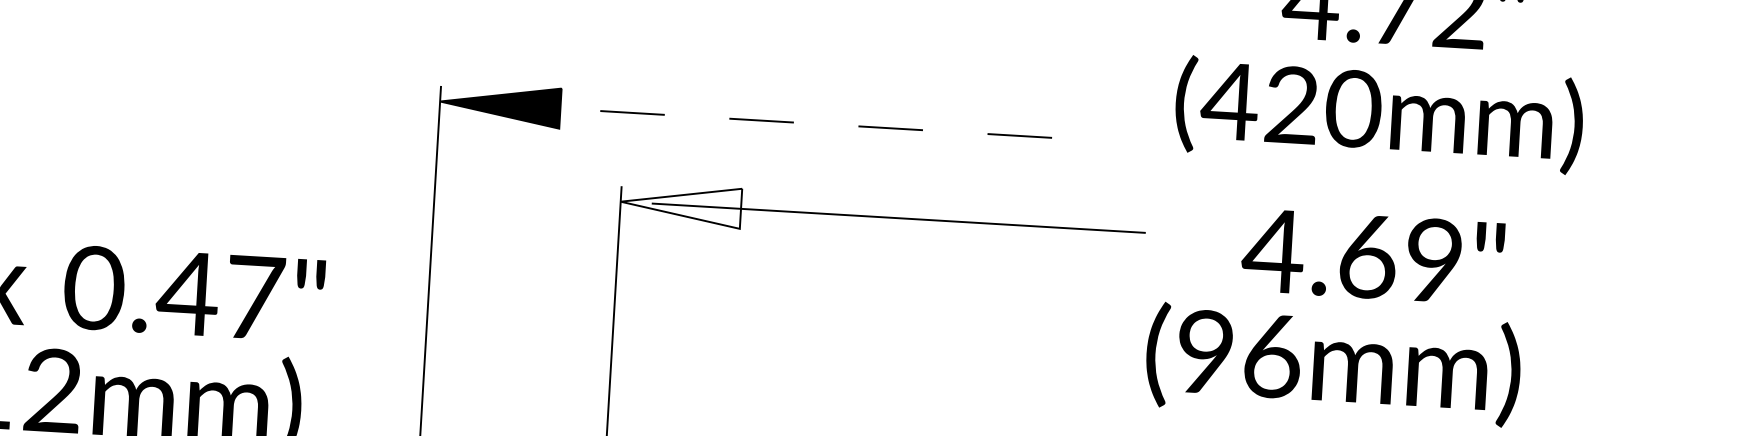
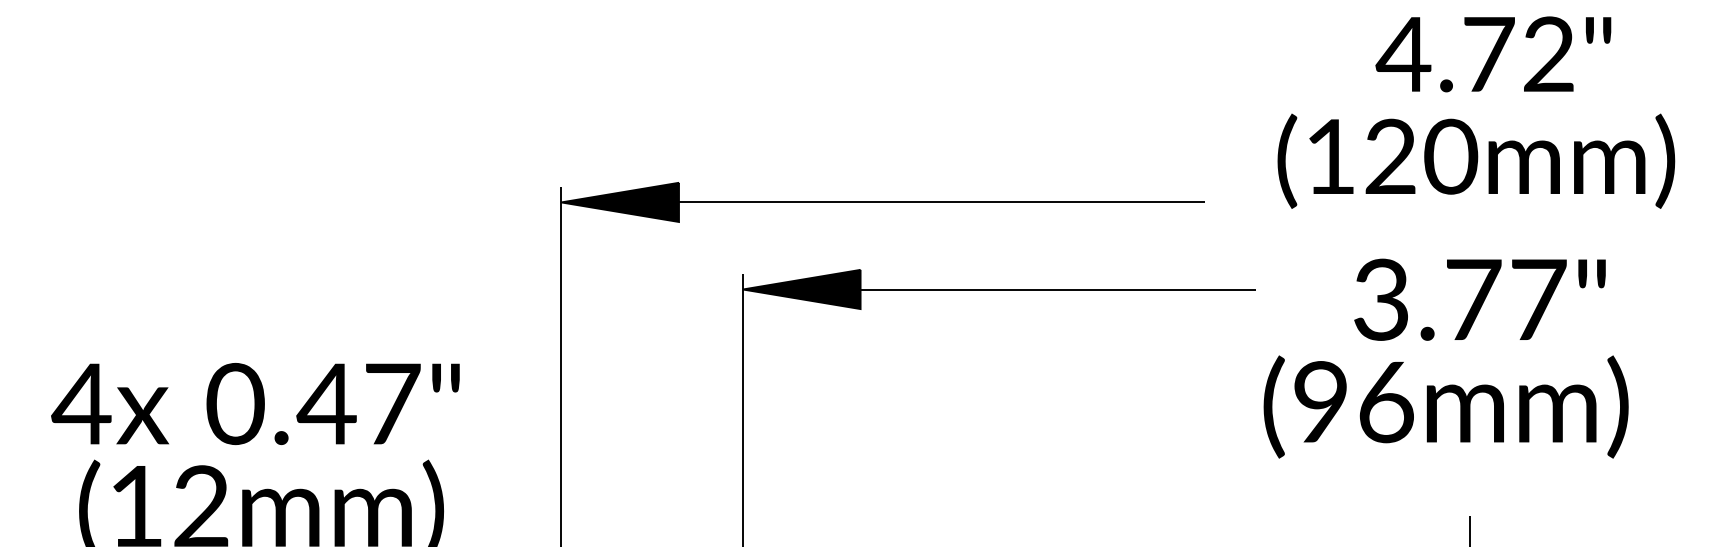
text: (1229, 101) -> (1329, 156), (420mm) -> (120mm)
line: (785, 122) -> (898, 202), dashed -> solid
fill: (680, 205) -> (801, 289), added
text: (1352, 255) -> (1458, 299), 4.69" -> 3.77"

